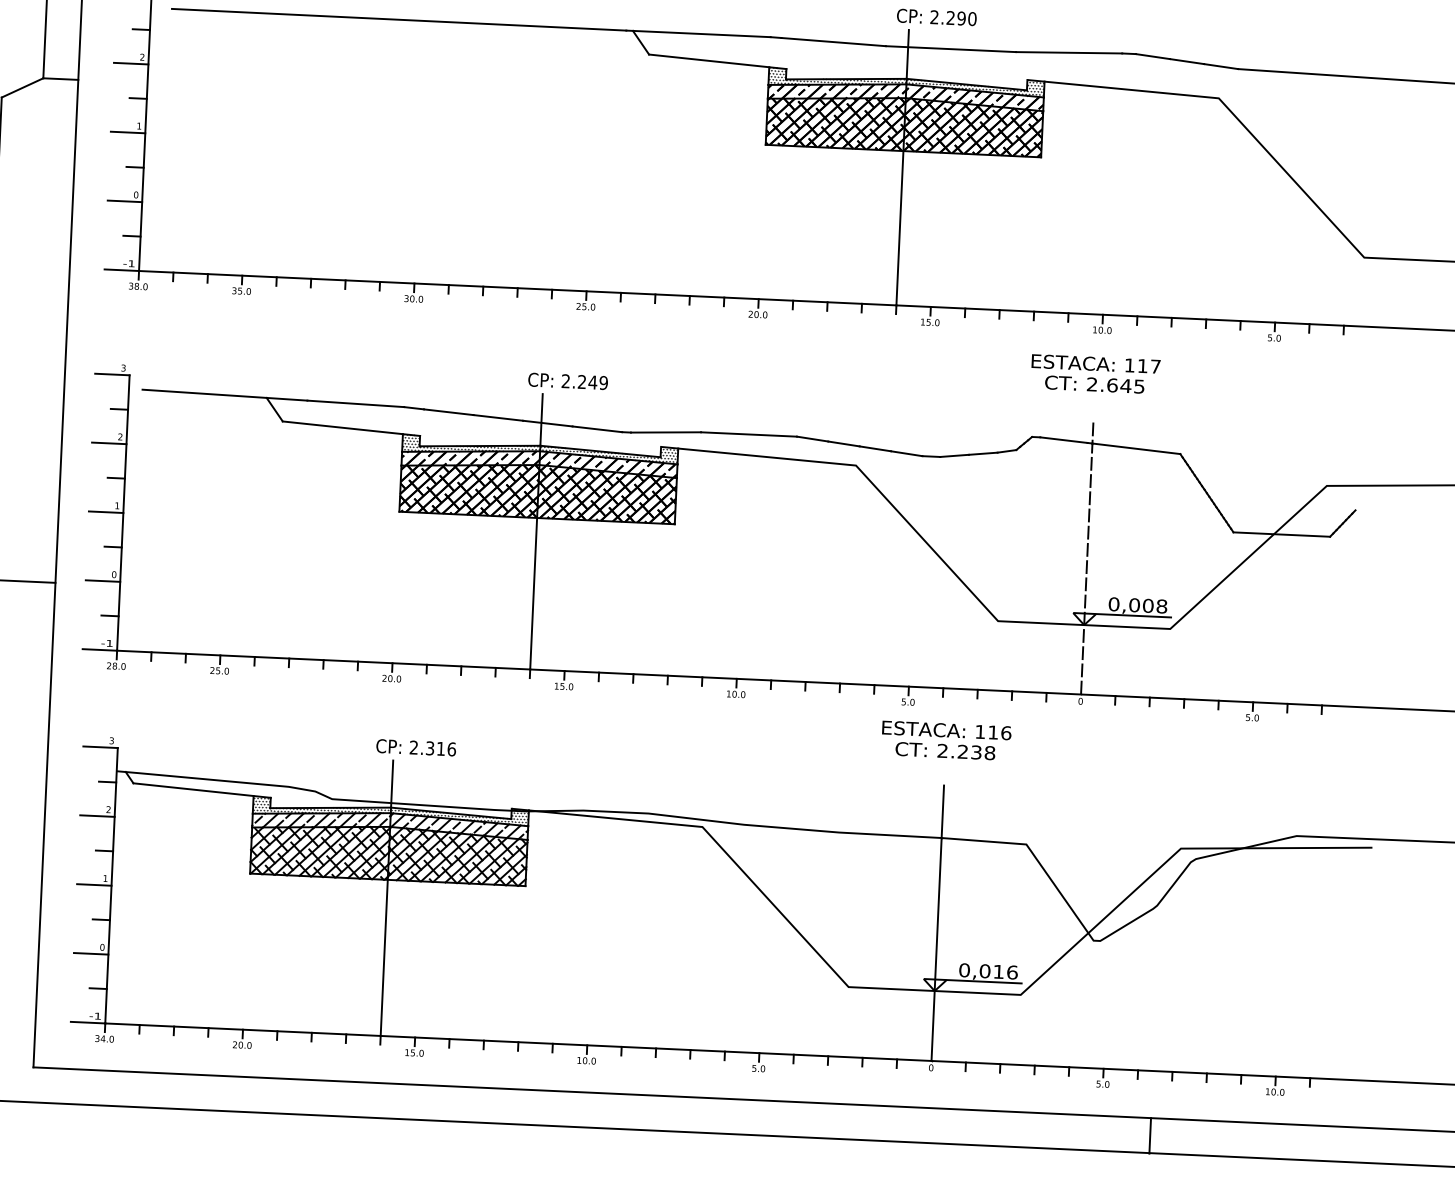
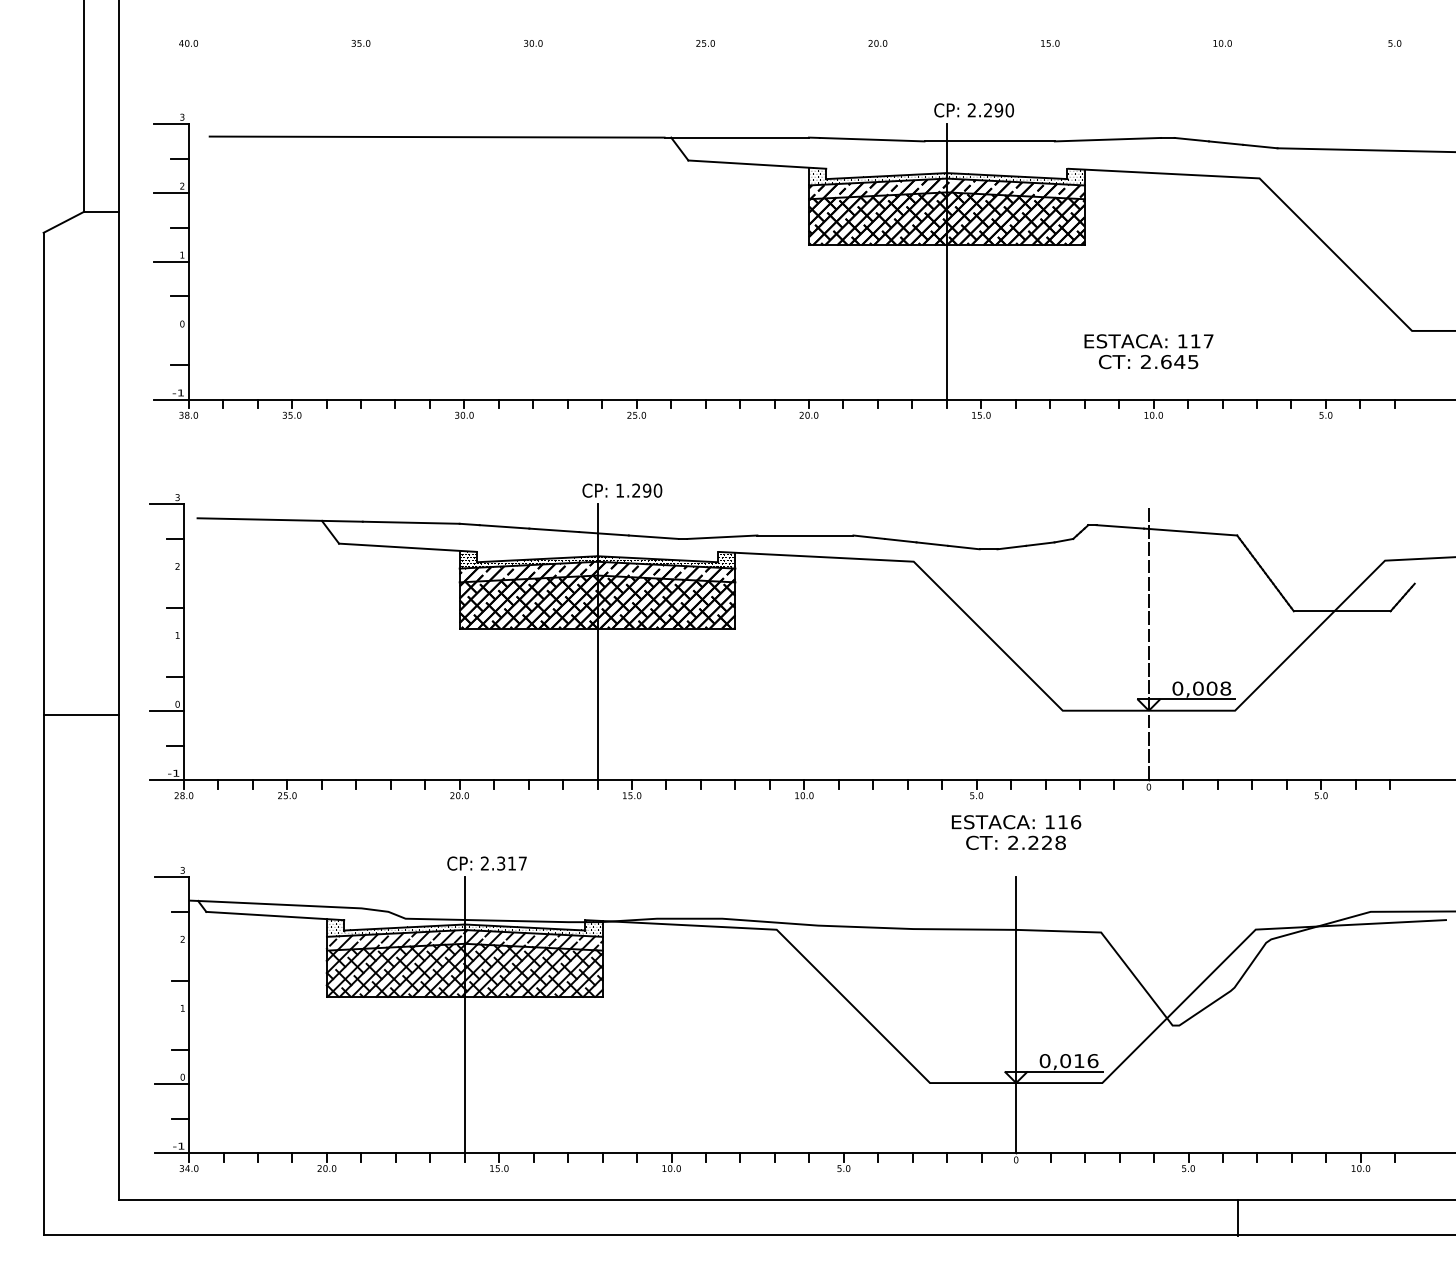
line: (125, 200) -> (171, 330), removed
text: (1095, 374) -> (1148, 351), moved
text: (585, 381) -> (639, 490), 2.249 -> 1.290
line: (109, 443) -> (166, 573), removed
line: (105, 512) -> (166, 642), removed
text: (451, 749) -> (522, 863), 2.316 -> 2.317
text: (976, 752) -> (1047, 842), 2.238 -> 2.228
line: (97, 816) -> (171, 946), removed
line: (93, 885) -> (171, 1015), removed

